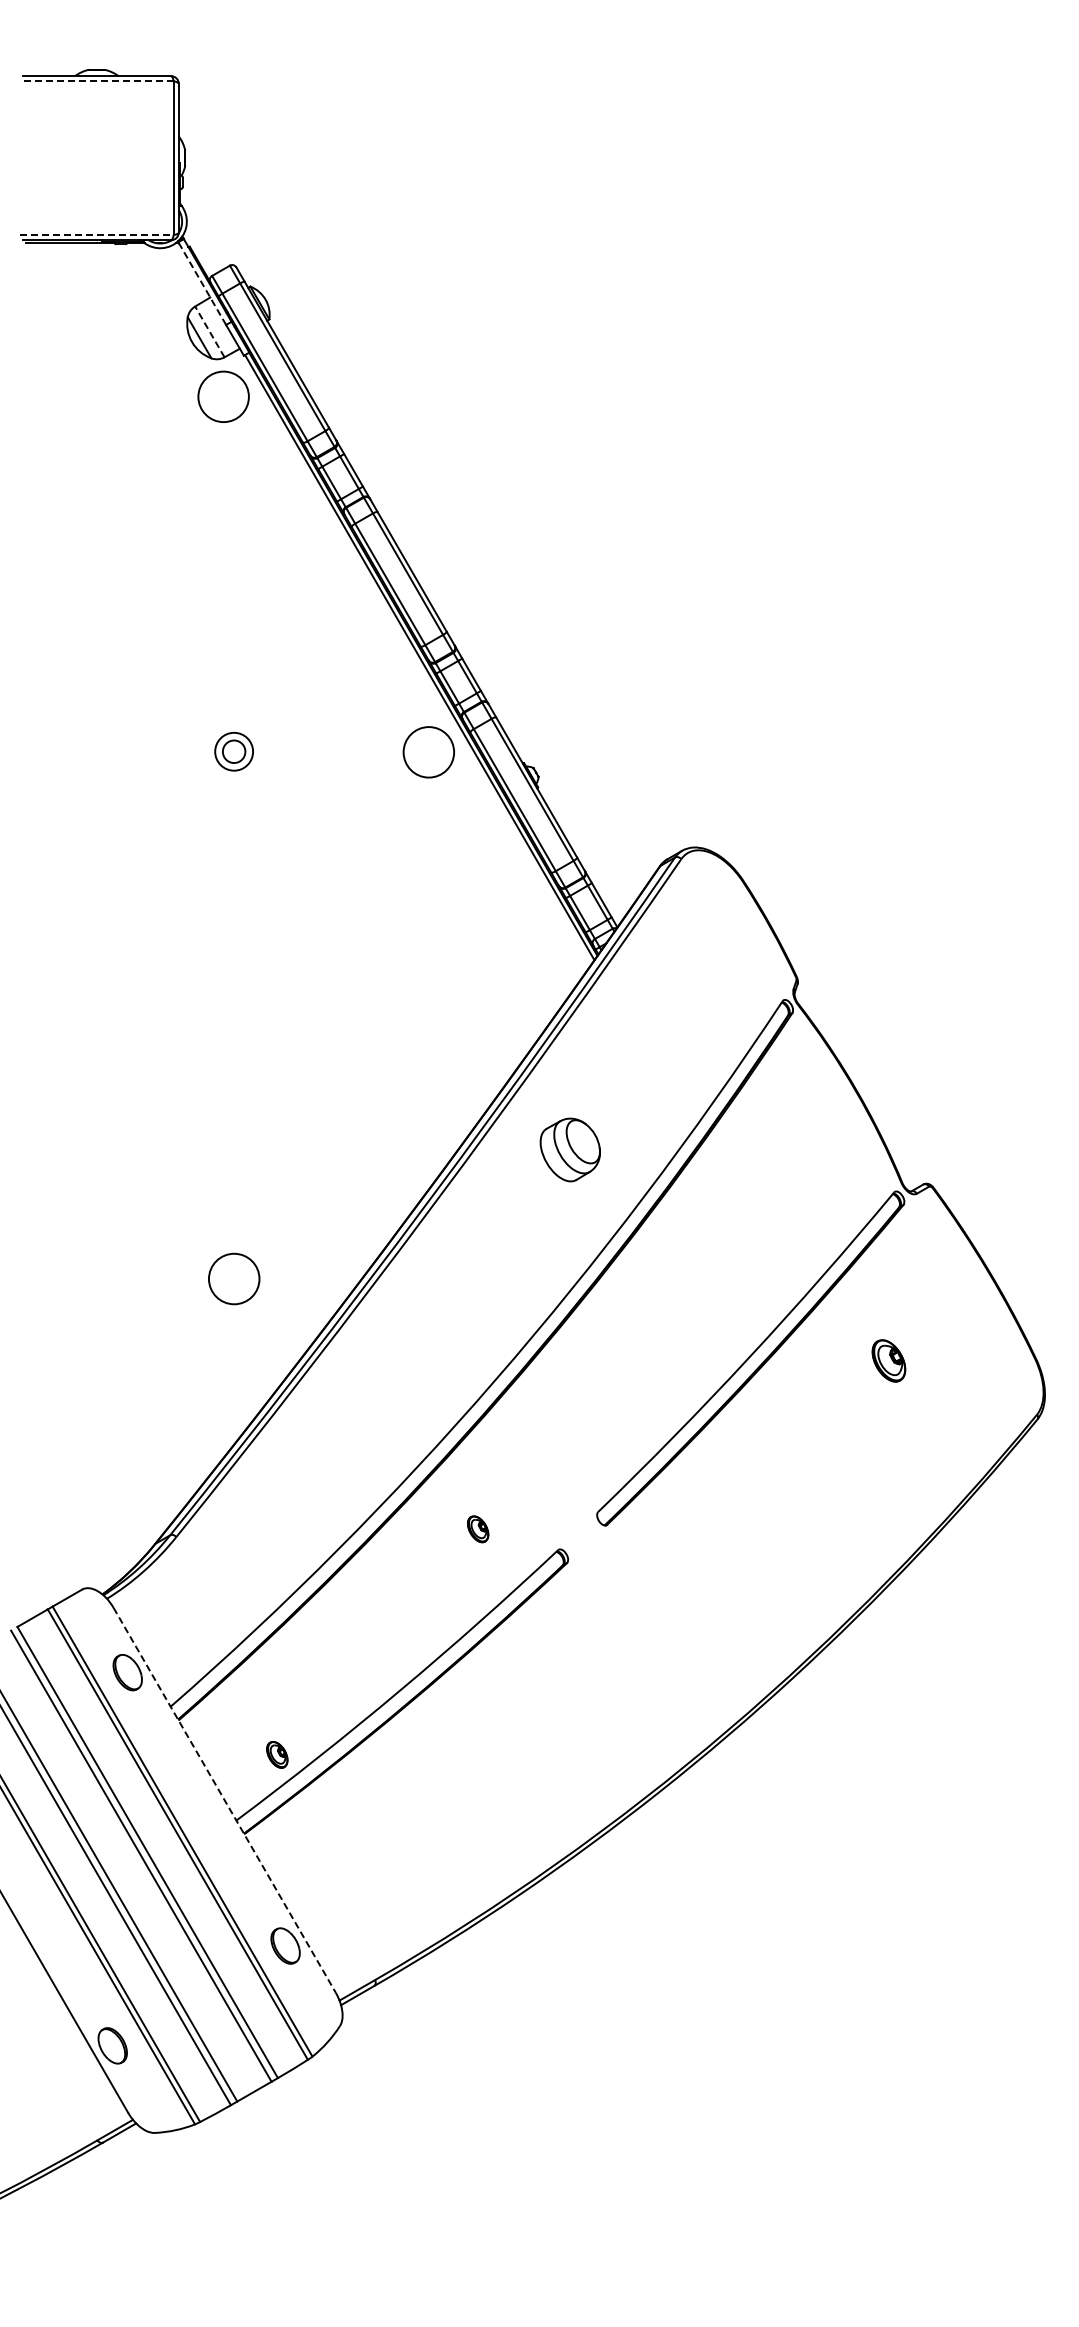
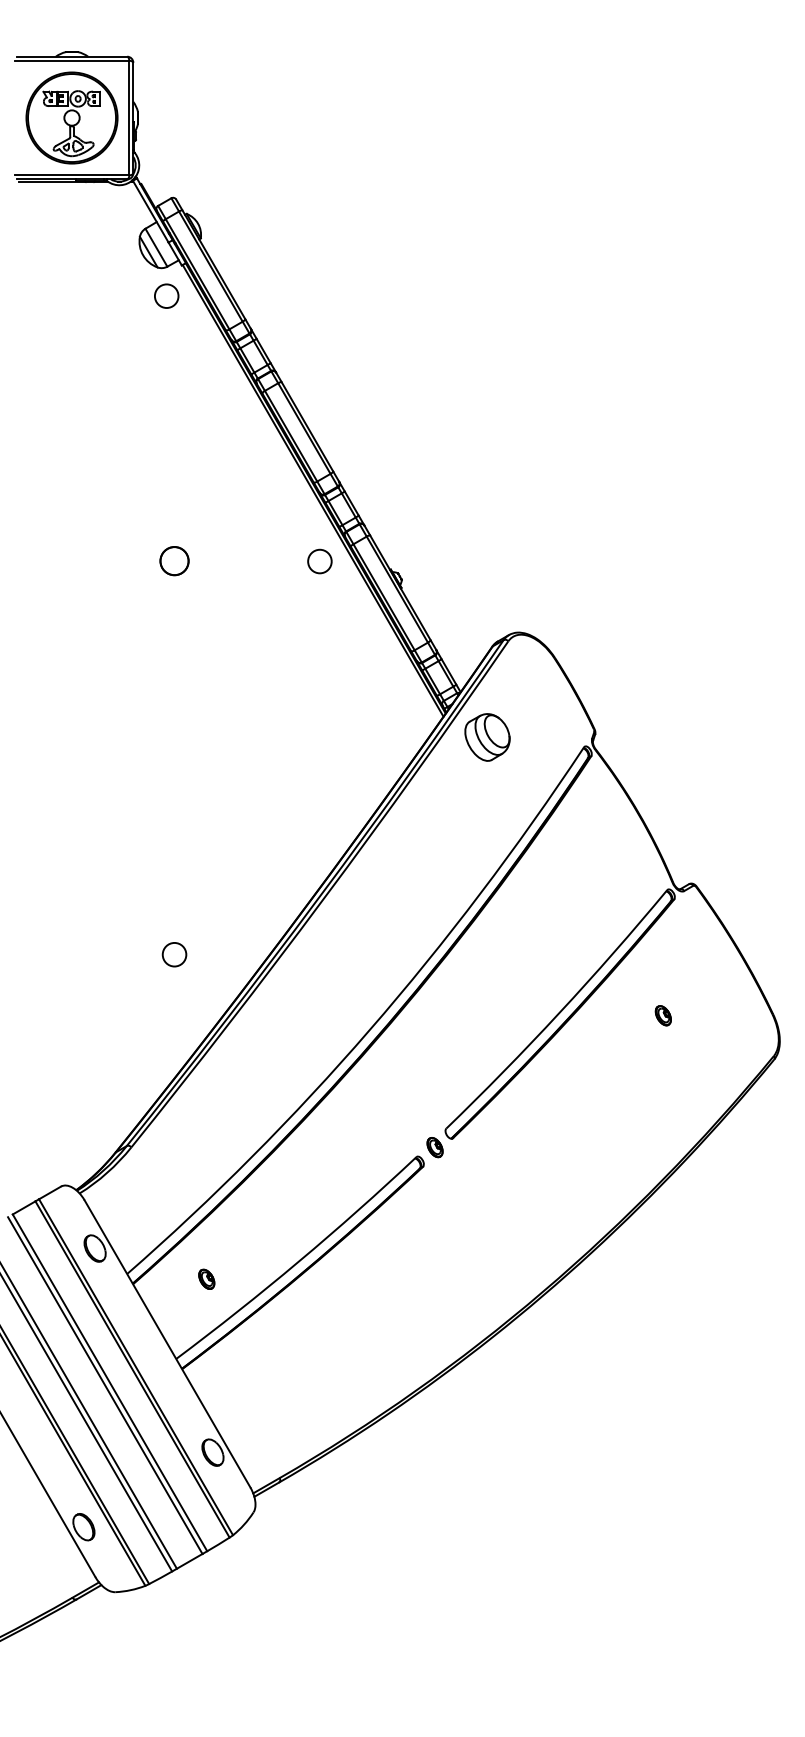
line: (96, 81) -> (71, 60), dashed -> solid
part: (96, 158) -> (71, 118), added
line: (96, 235) -> (71, 175), dashed -> solid
line: (202, 283) -> (150, 211), dashed -> solid
line: (209, 331) -> (156, 247), dashed -> solid
circle: (223, 396) -> (166, 295), size x0.62
circle: (233, 751) -> (174, 560), size x1.67
circle: (428, 752) -> (319, 561), size x0.62
part: (569, 1149) -> (486, 737), moved
circle: (233, 1278) -> (174, 954), size x0.62
part: (888, 1360) -> (663, 1015), size x0.62
part: (478, 1529) -> (435, 1147), moved
part: (277, 1754) -> (206, 1279), moved
line: (224, 1800) -> (167, 1344), dashed -> solid

